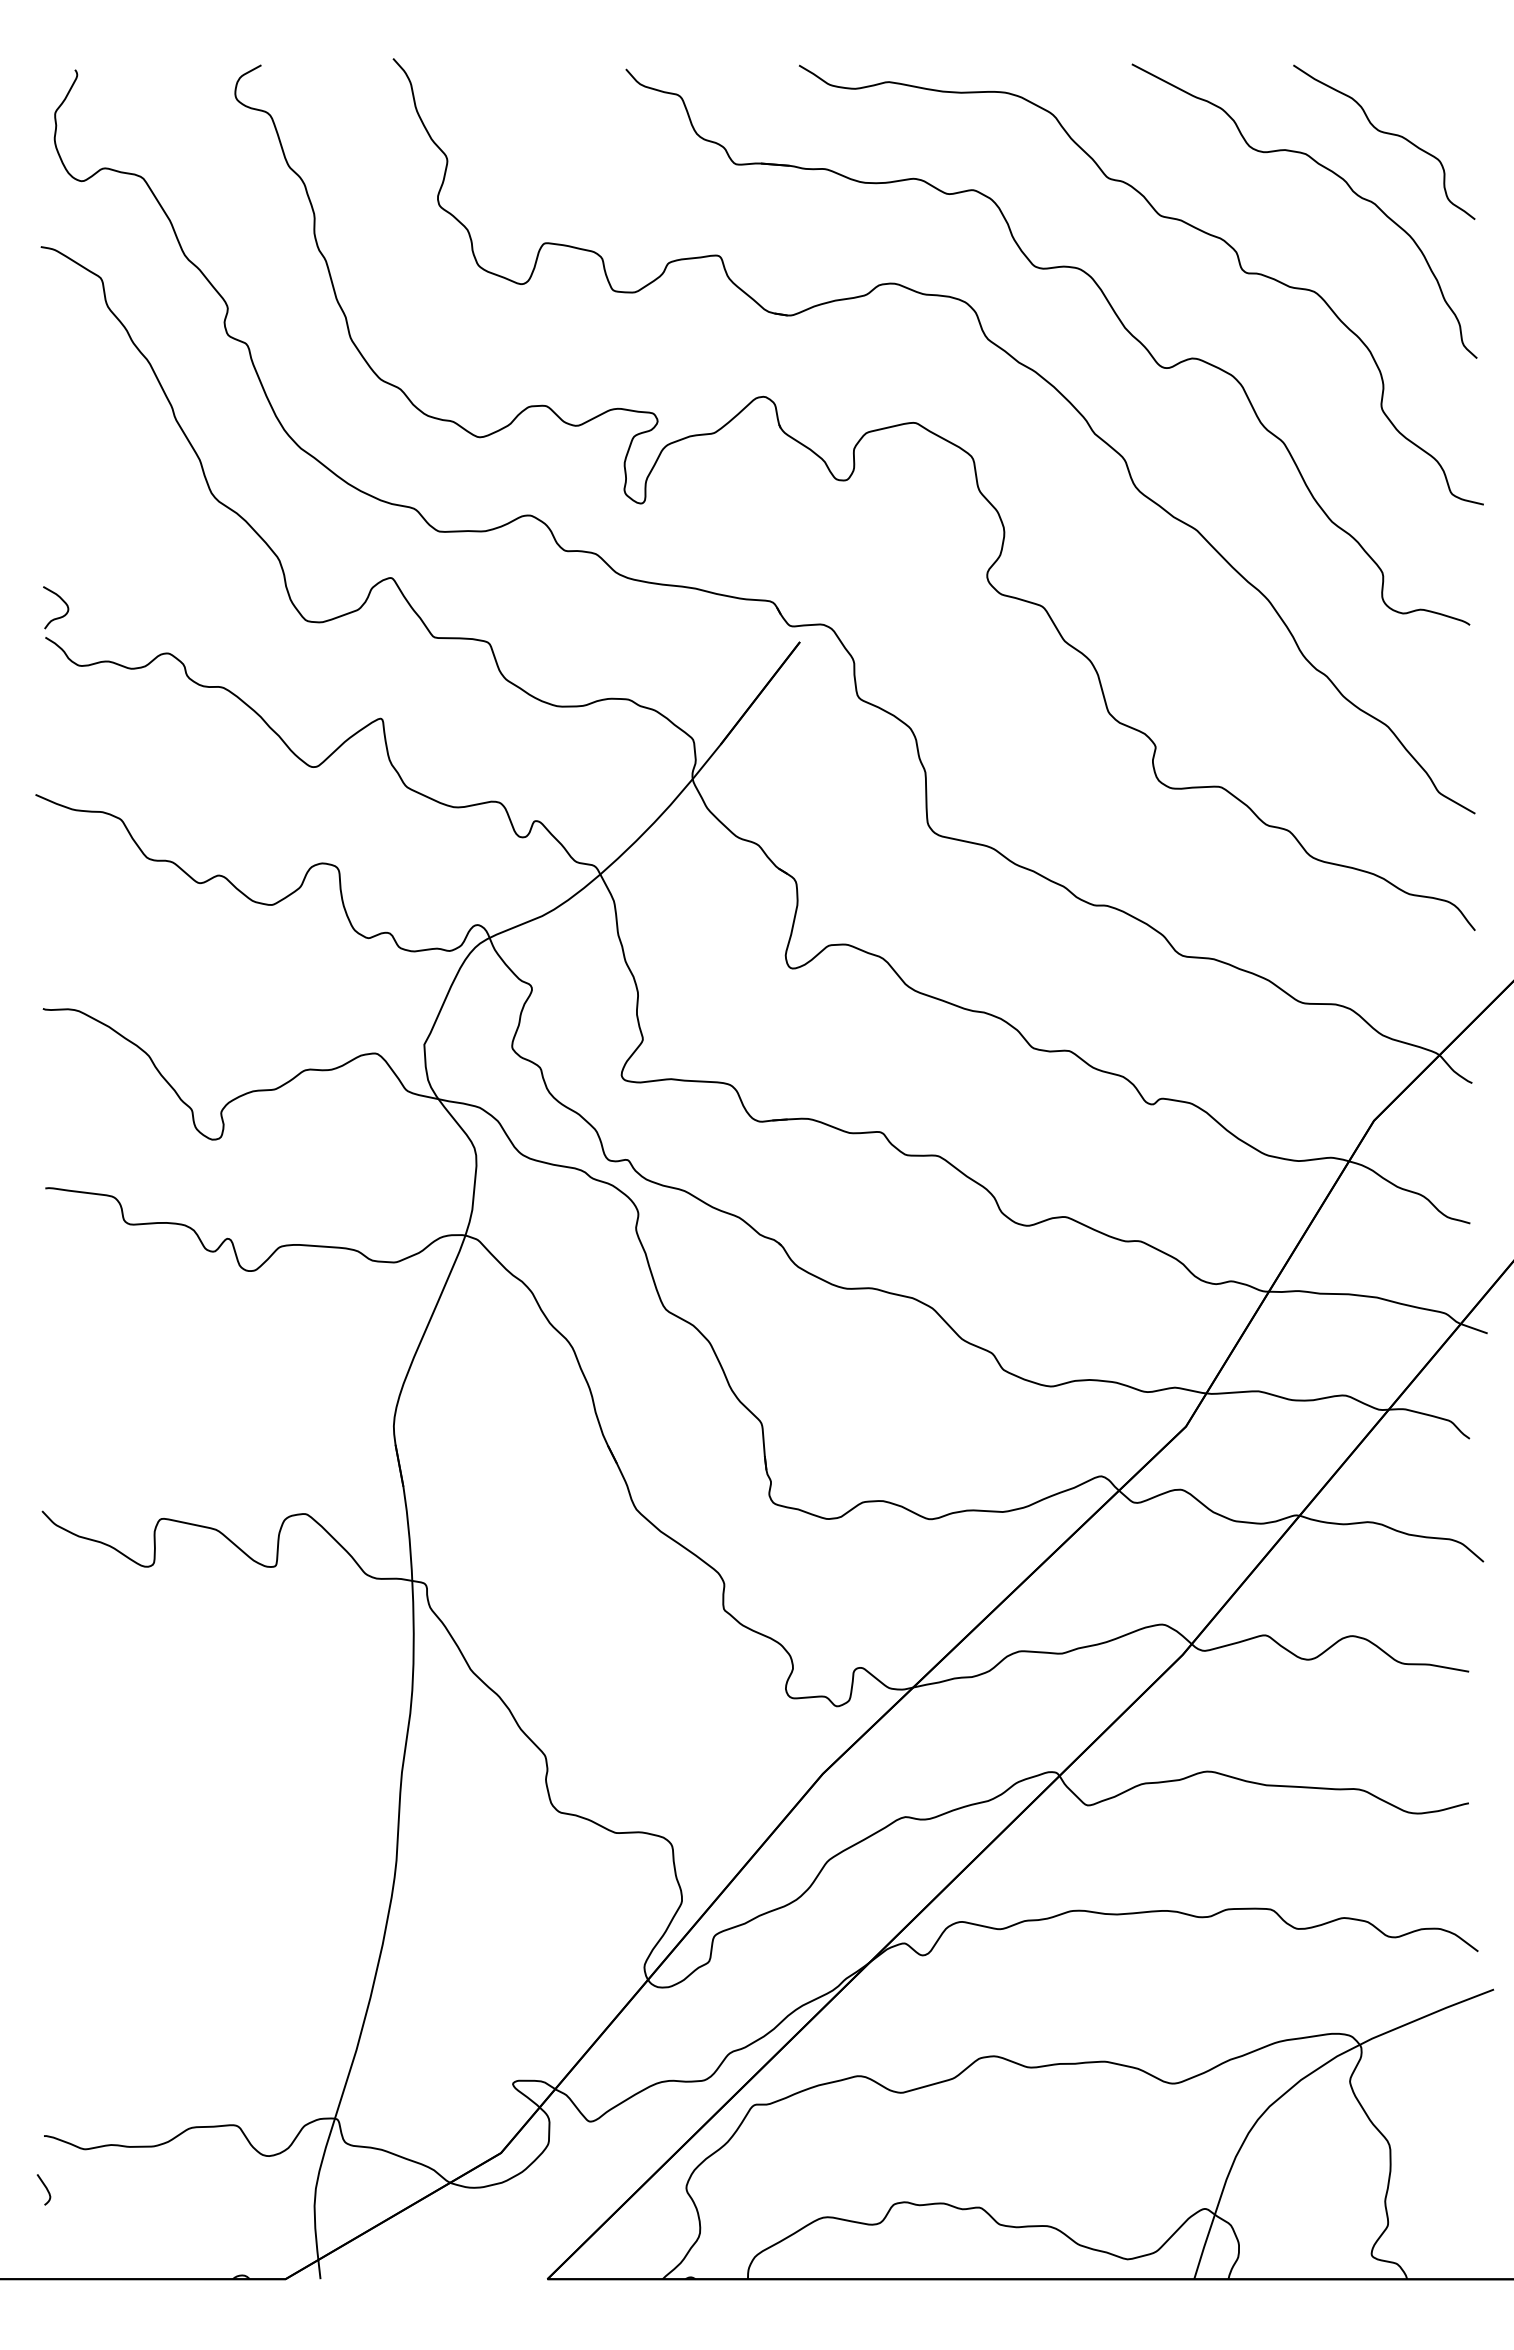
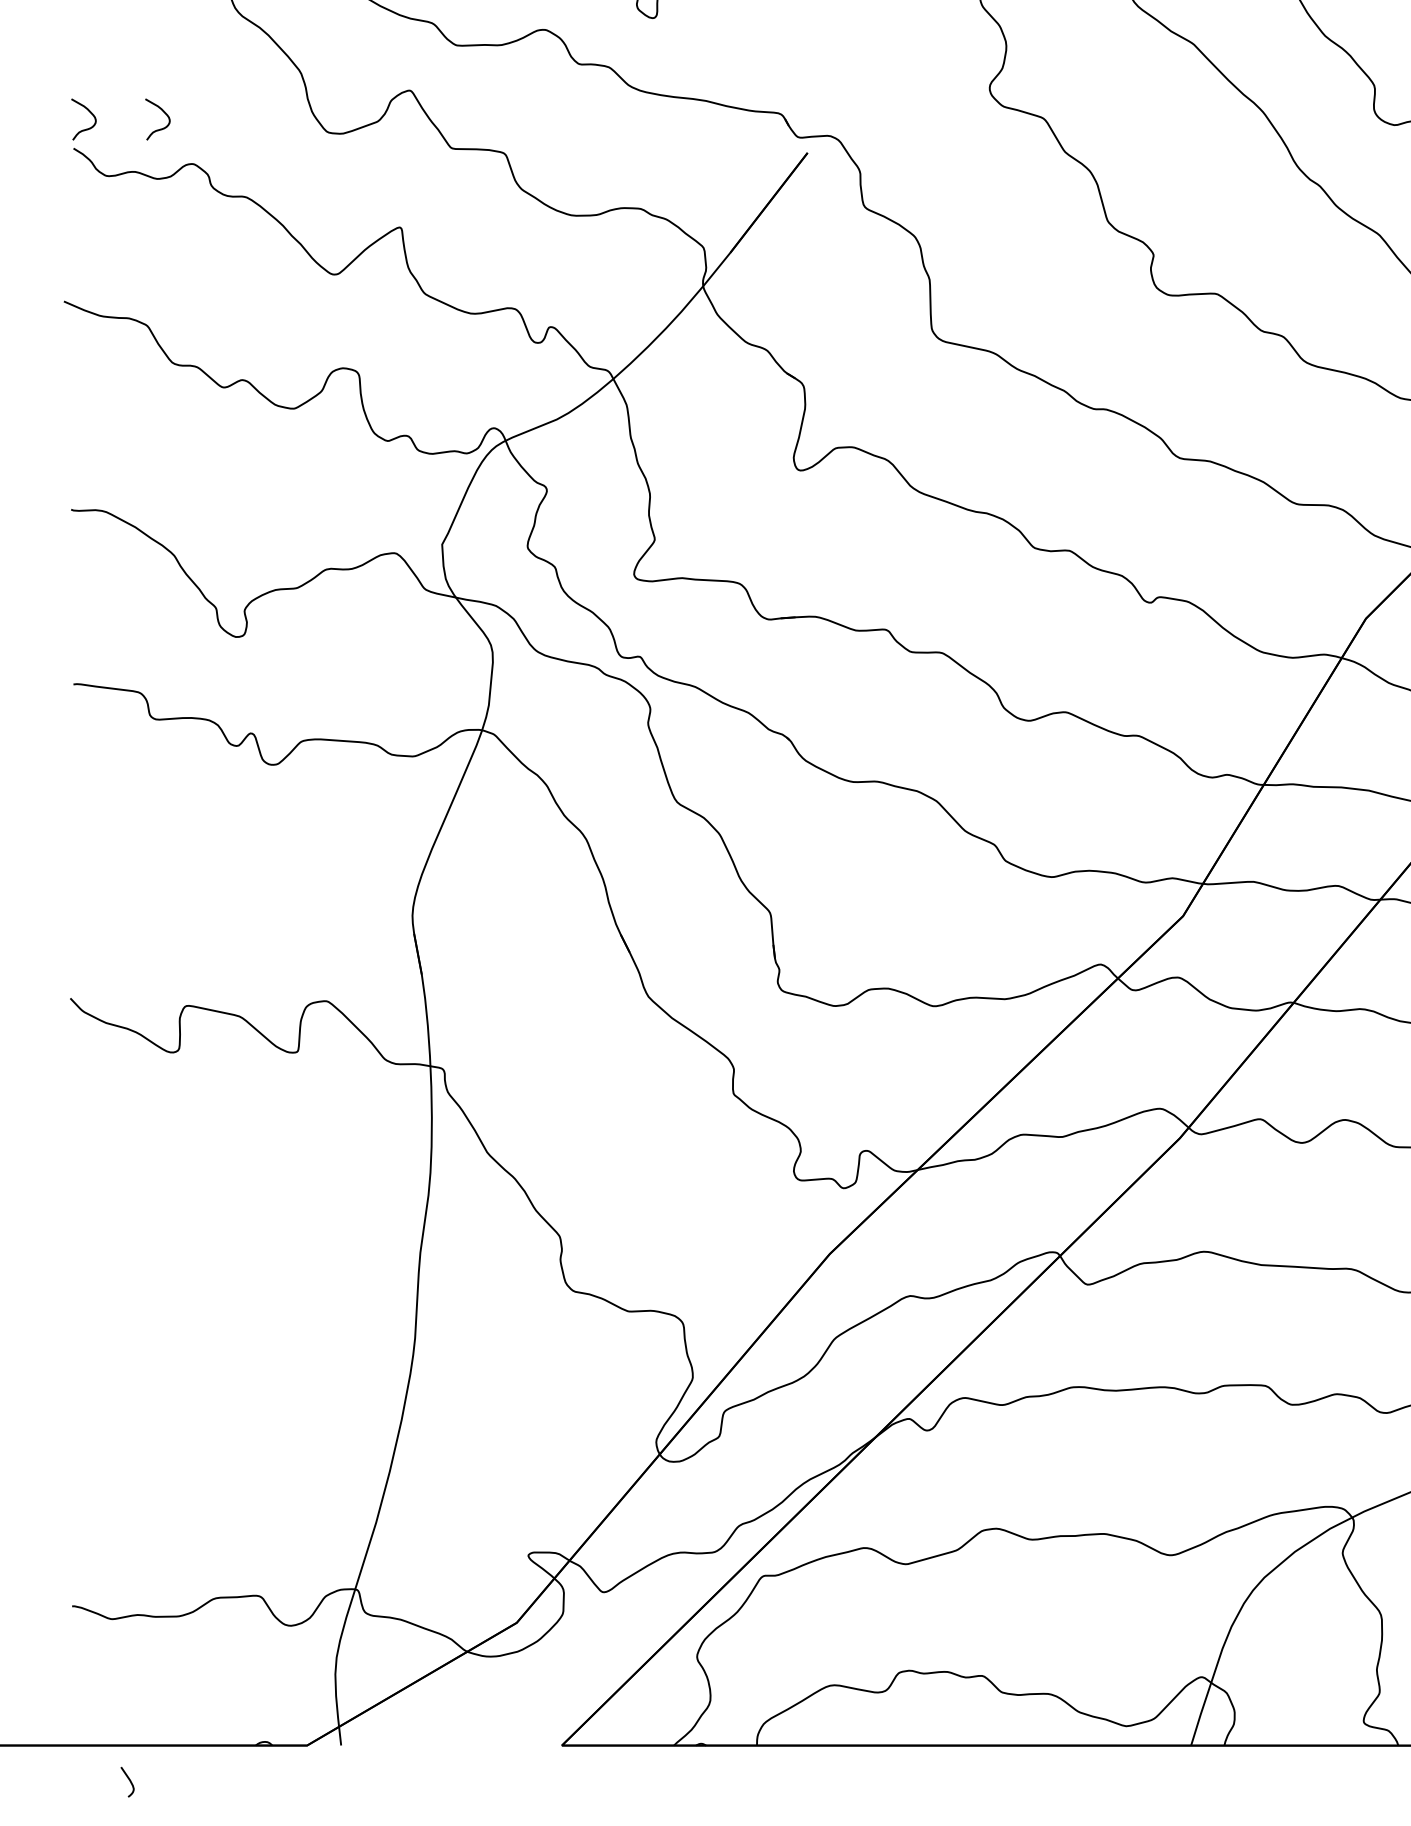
curve: (138, 601) -> (164, 113), added
curve: (45, 2188) -> (129, 1780), moved

